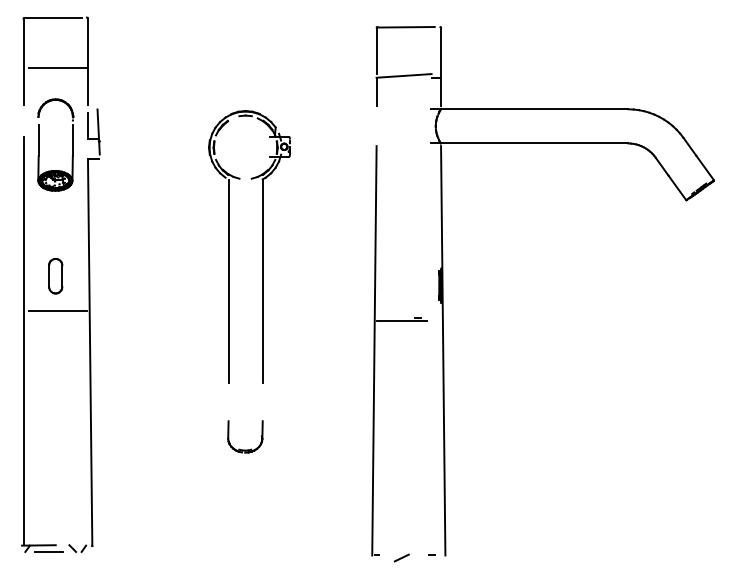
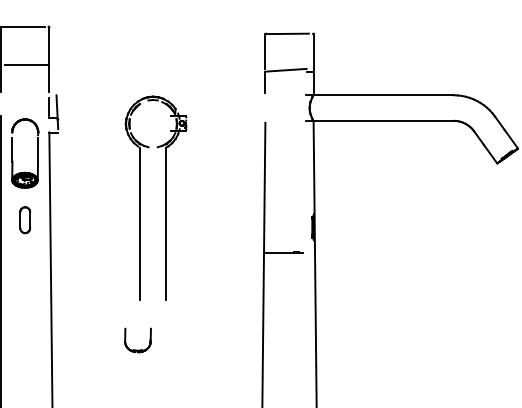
part: (39, 144) -> (13, 153), moved
part: (262, 246) -> (165, 197), moved
line: (57, 311) -> (26, 246), removed
part: (245, 449) -> (138, 349), moved

